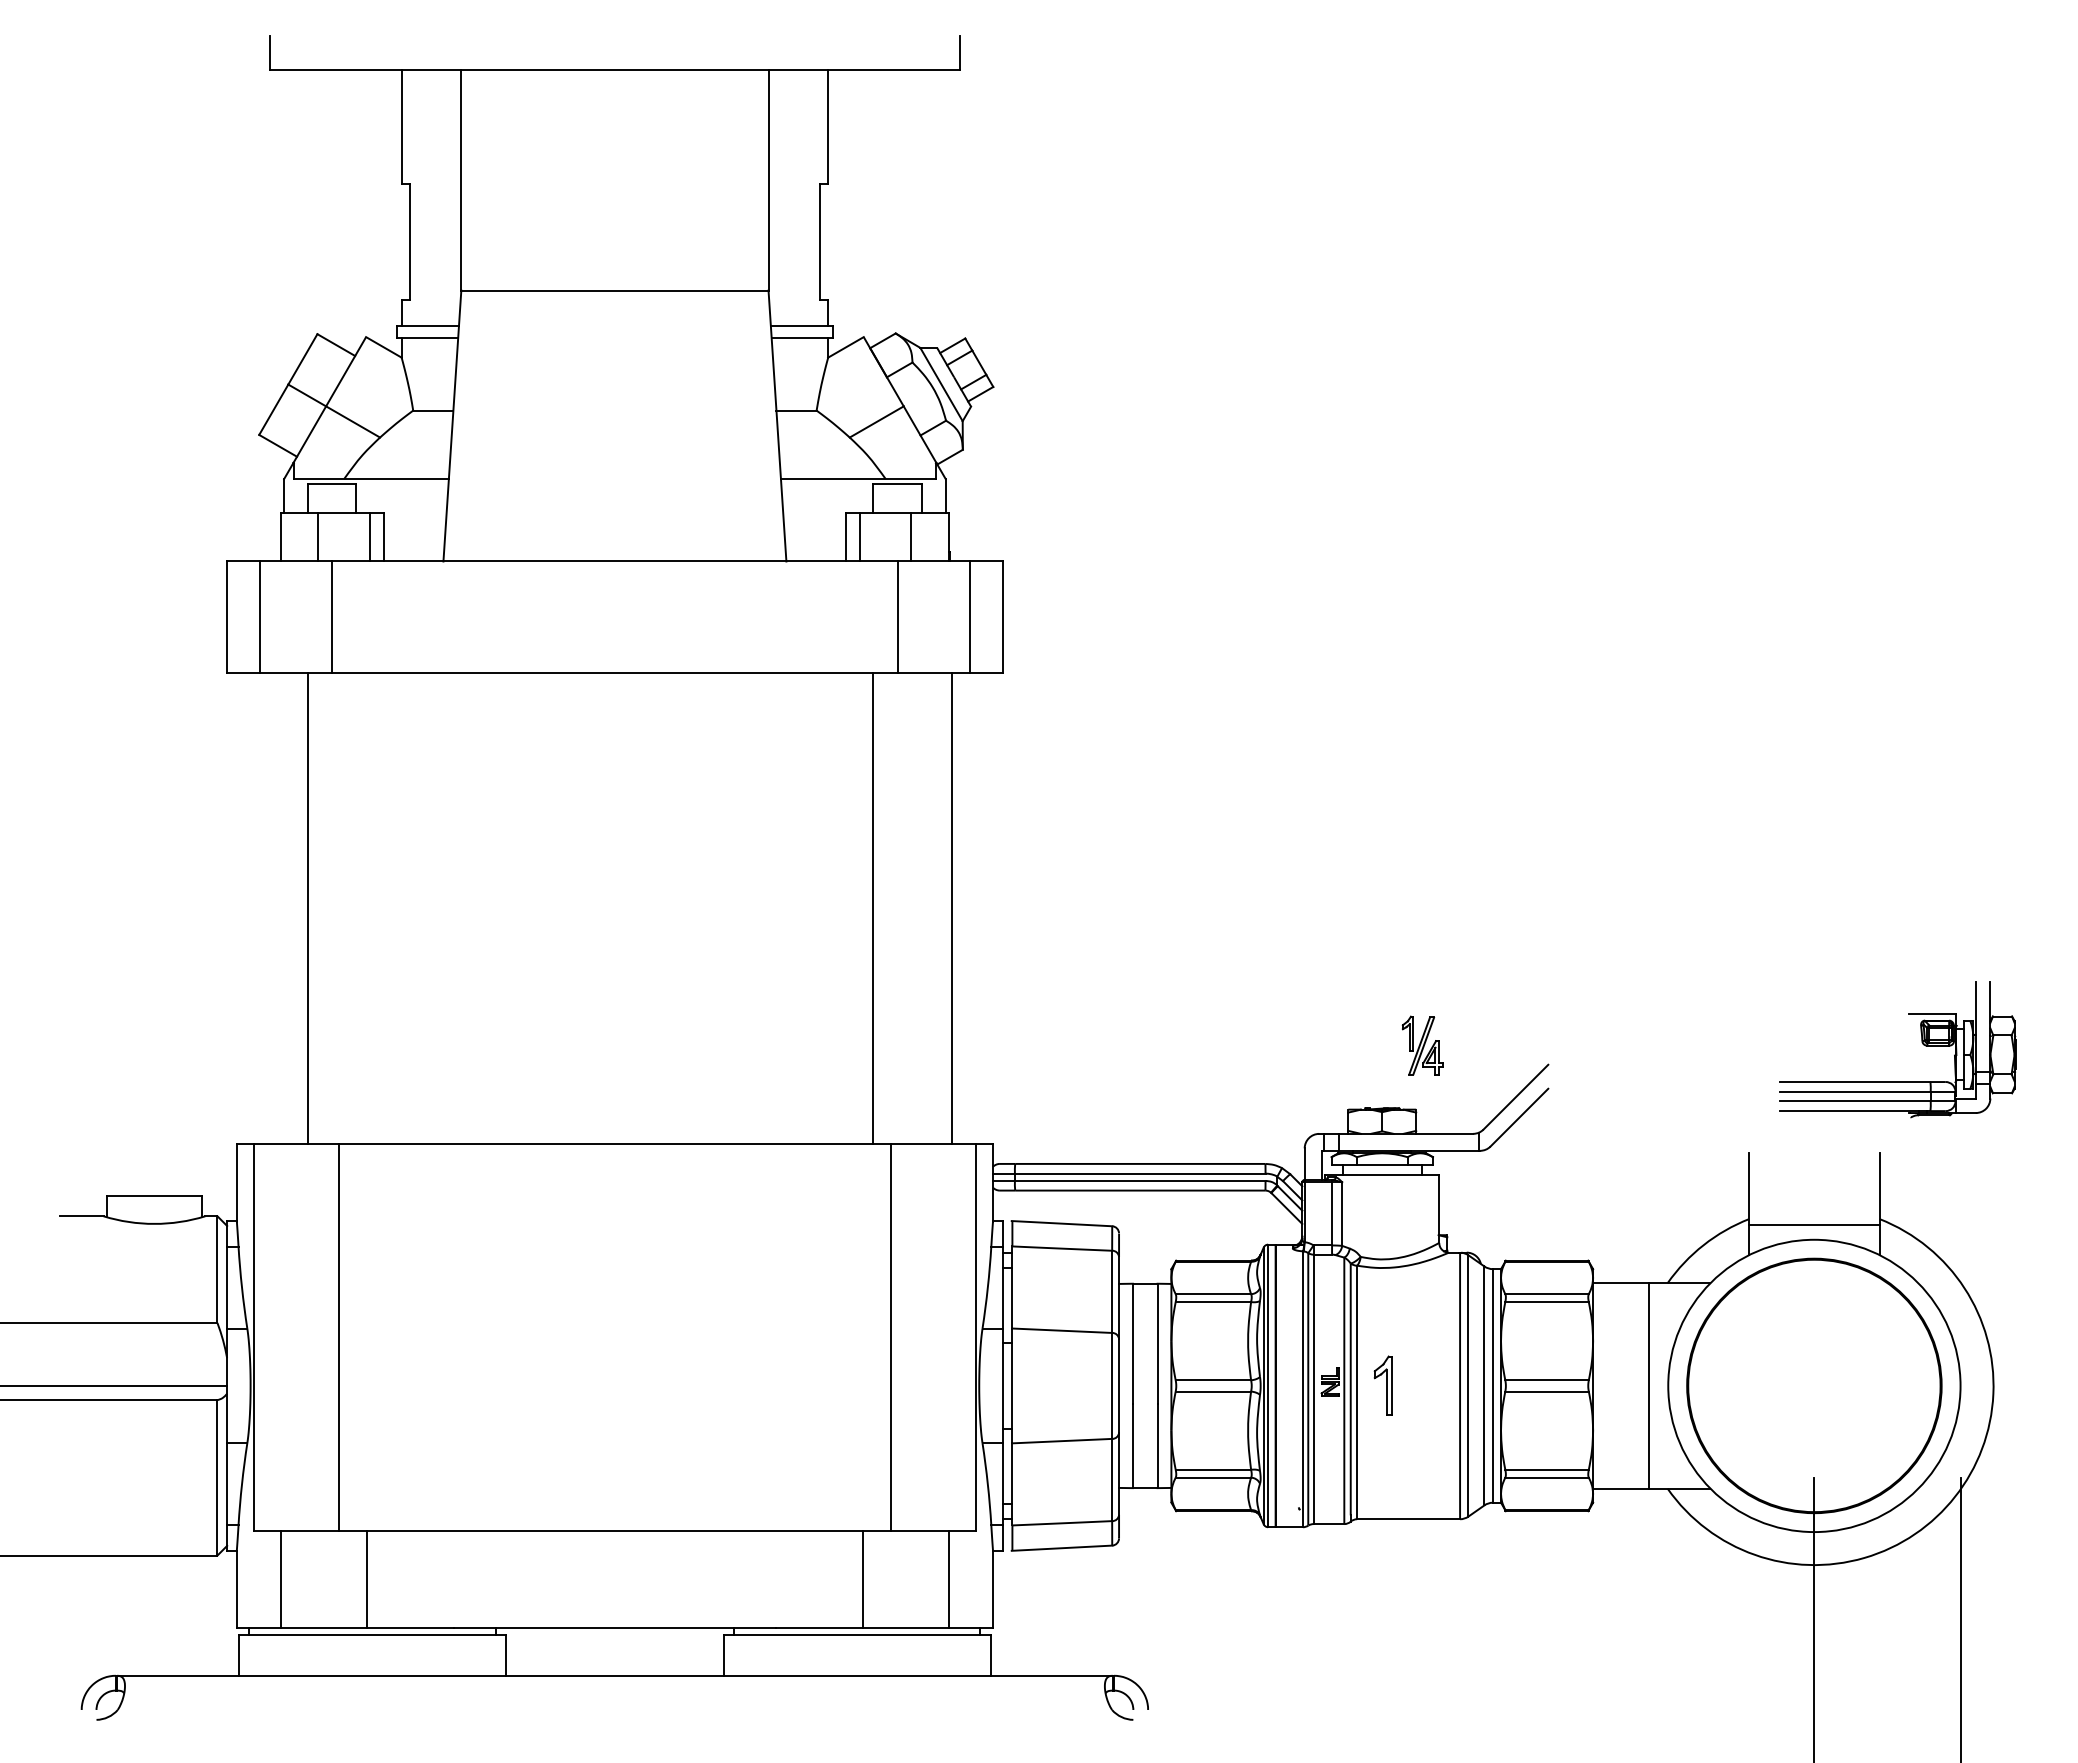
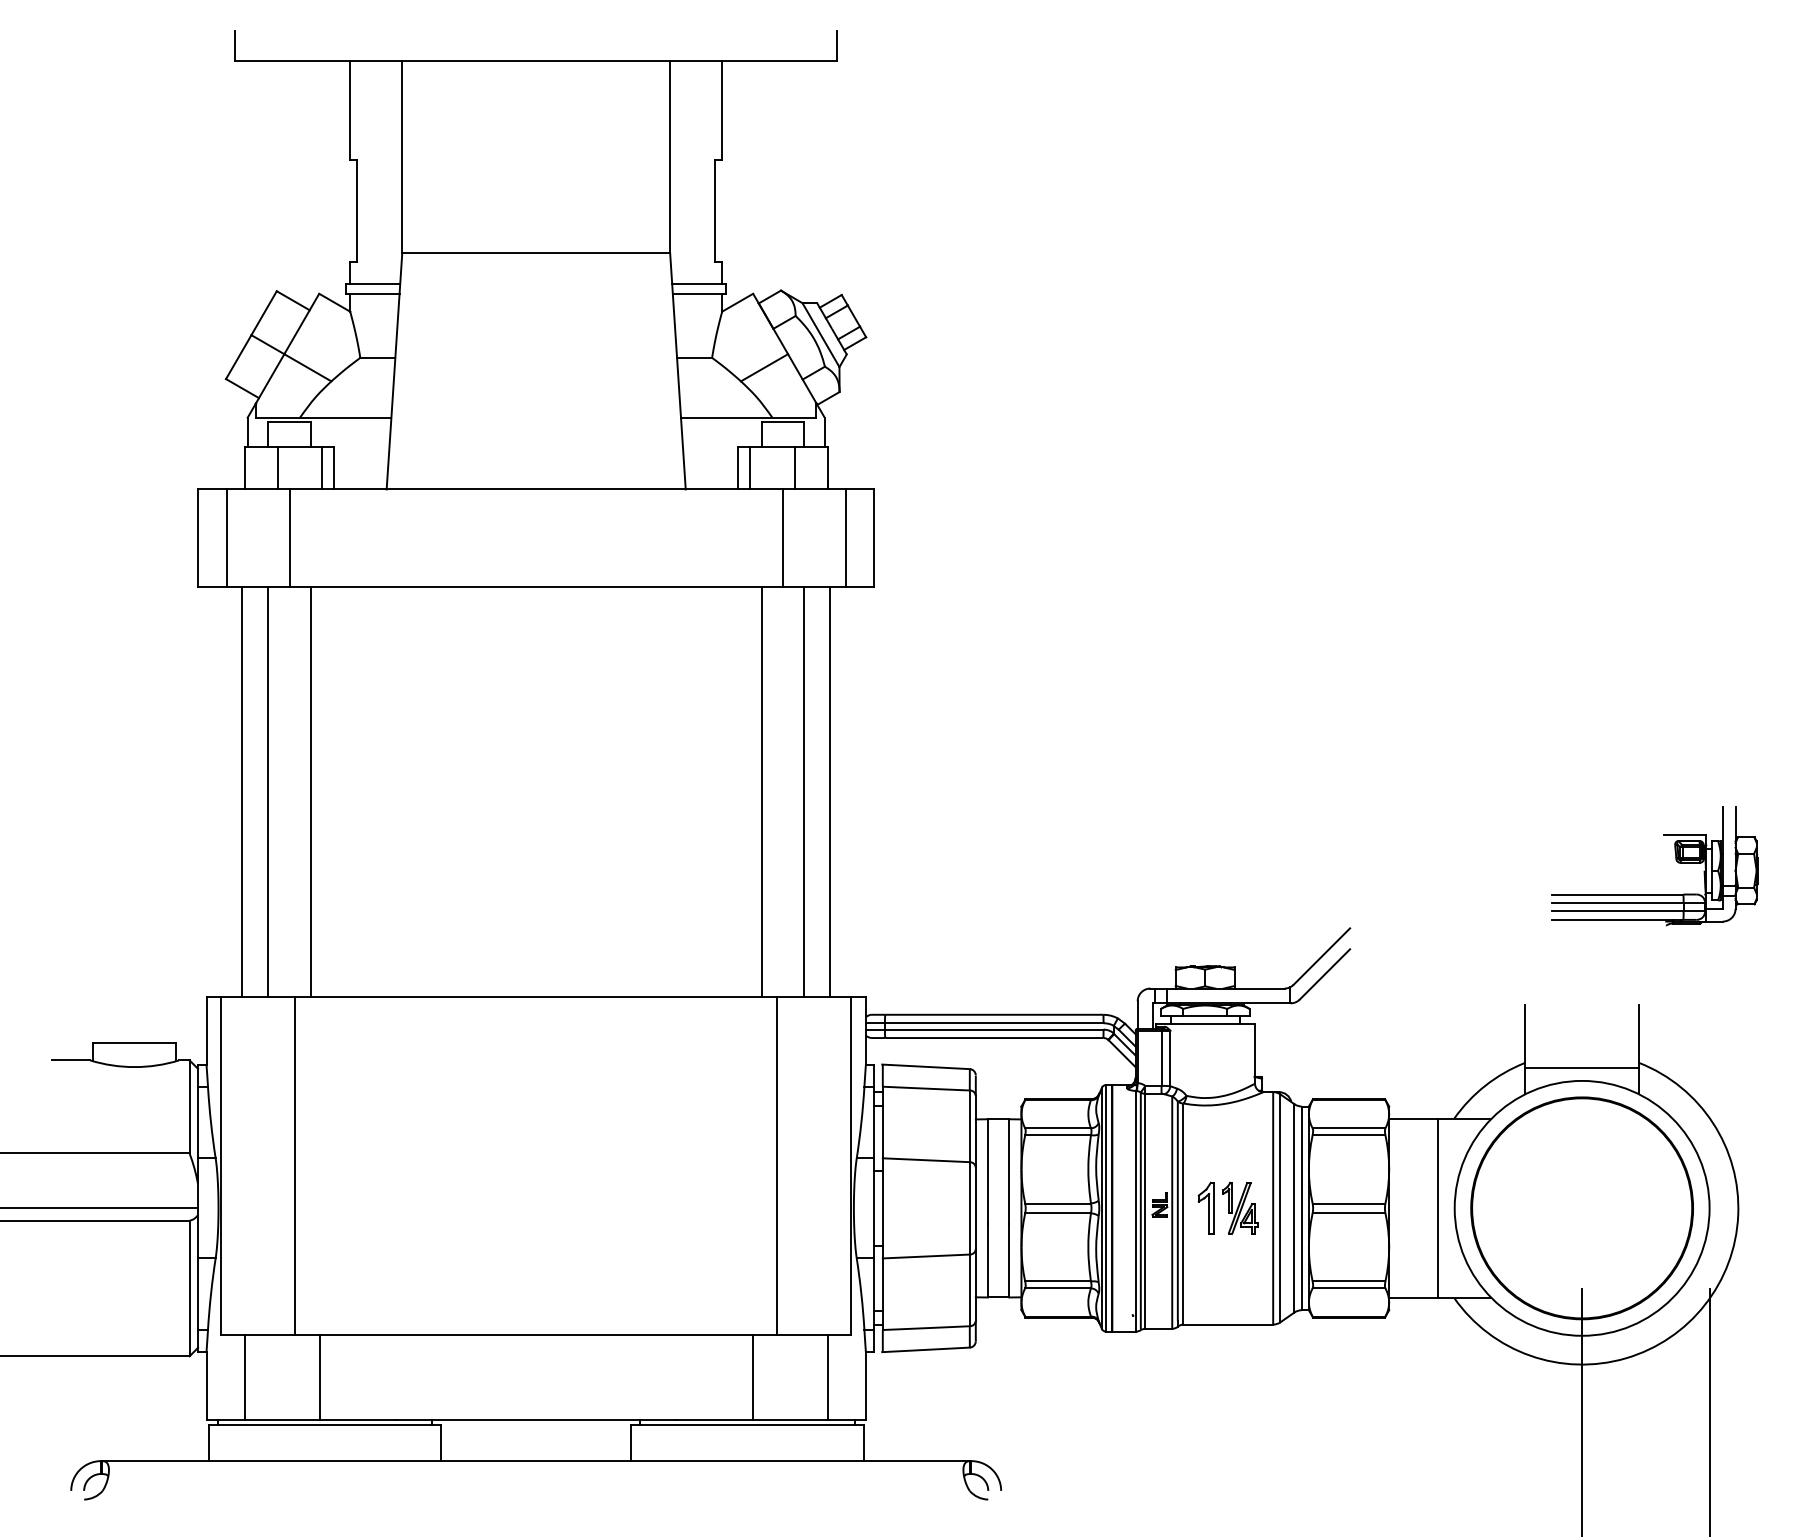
line: (278, 907) -> (242, 791), added
line: (356, 907) -> (310, 791), added
line: (921, 907) -> (803, 791), added
part: (1921, 1042) -> (1675, 860), moved
part: (1422, 1045) -> (1240, 1207), moved

